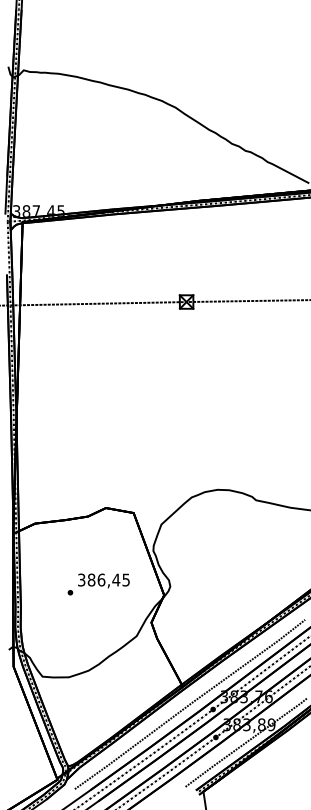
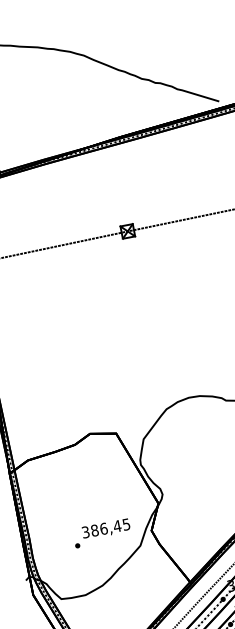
text: (98, 584) -> (101, 533), moved

